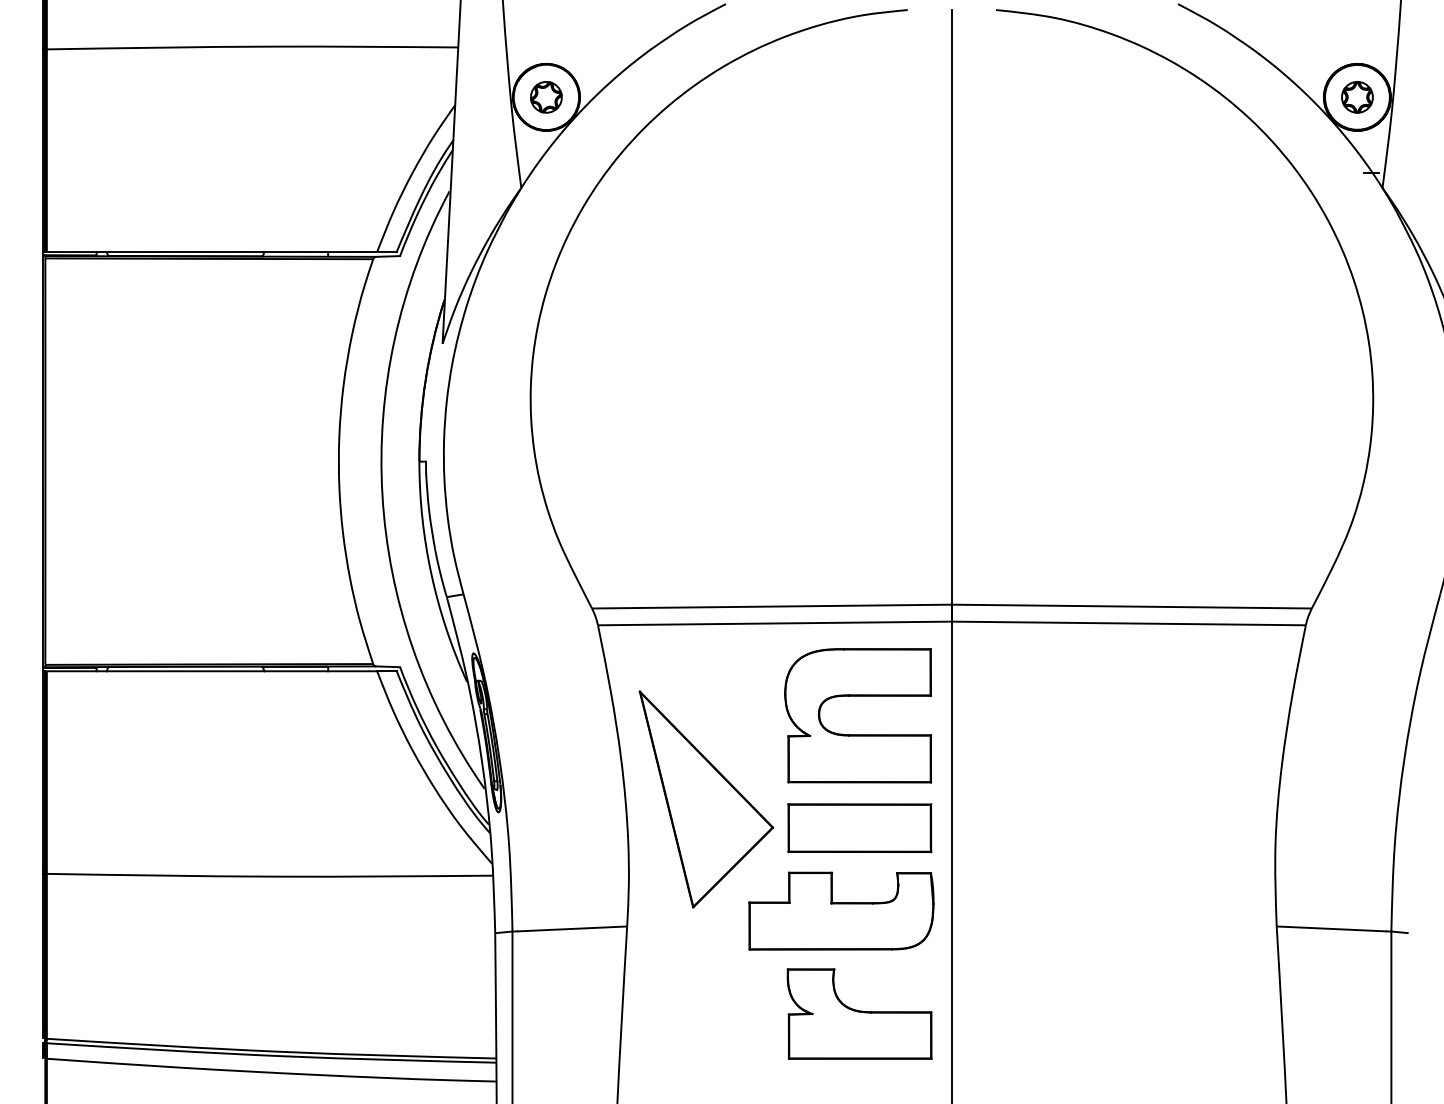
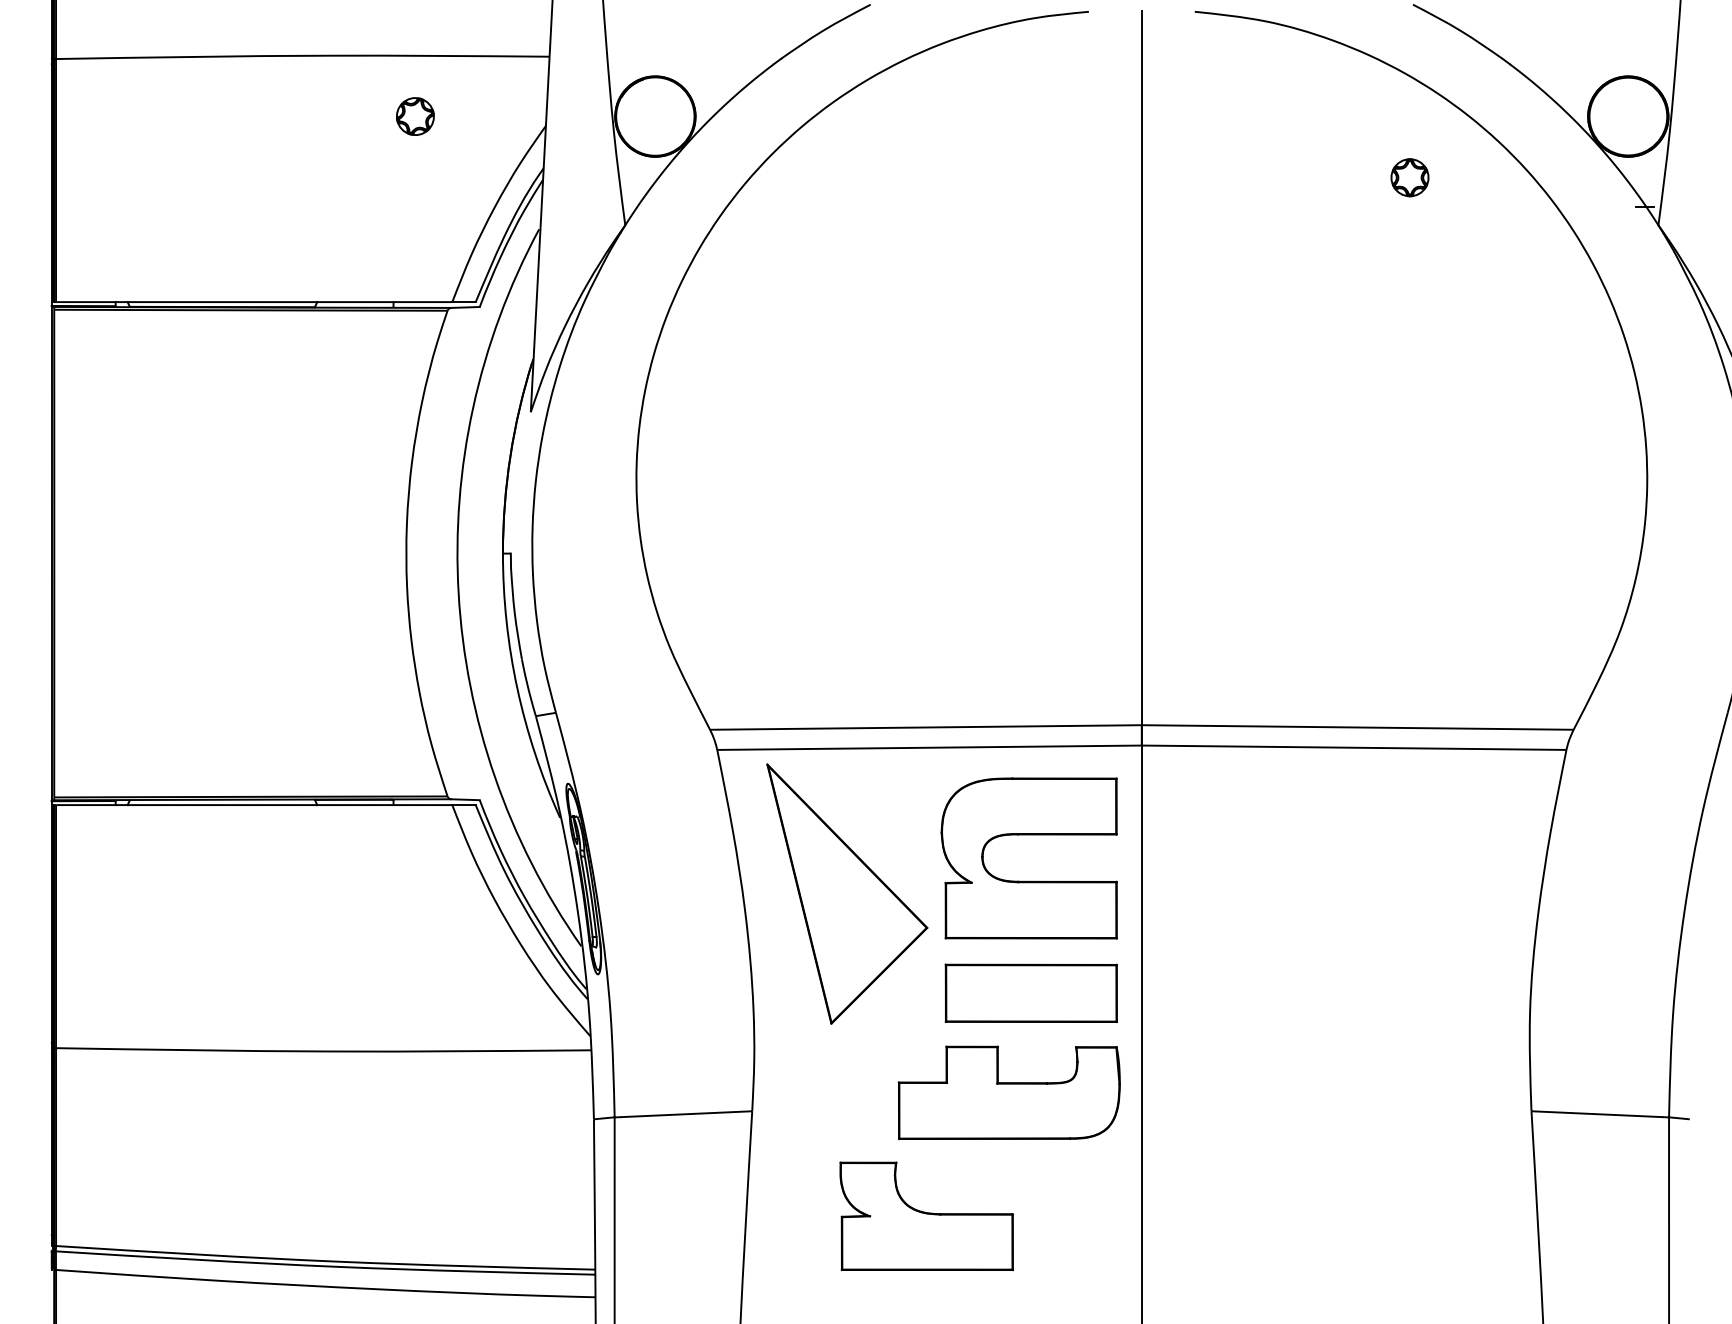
part: (546, 97) -> (415, 116), moved
part: (1357, 97) -> (1410, 177), moved
part: (706, 799) -> (847, 894), moved
part: (859, 1013) -> (926, 1215), moved

